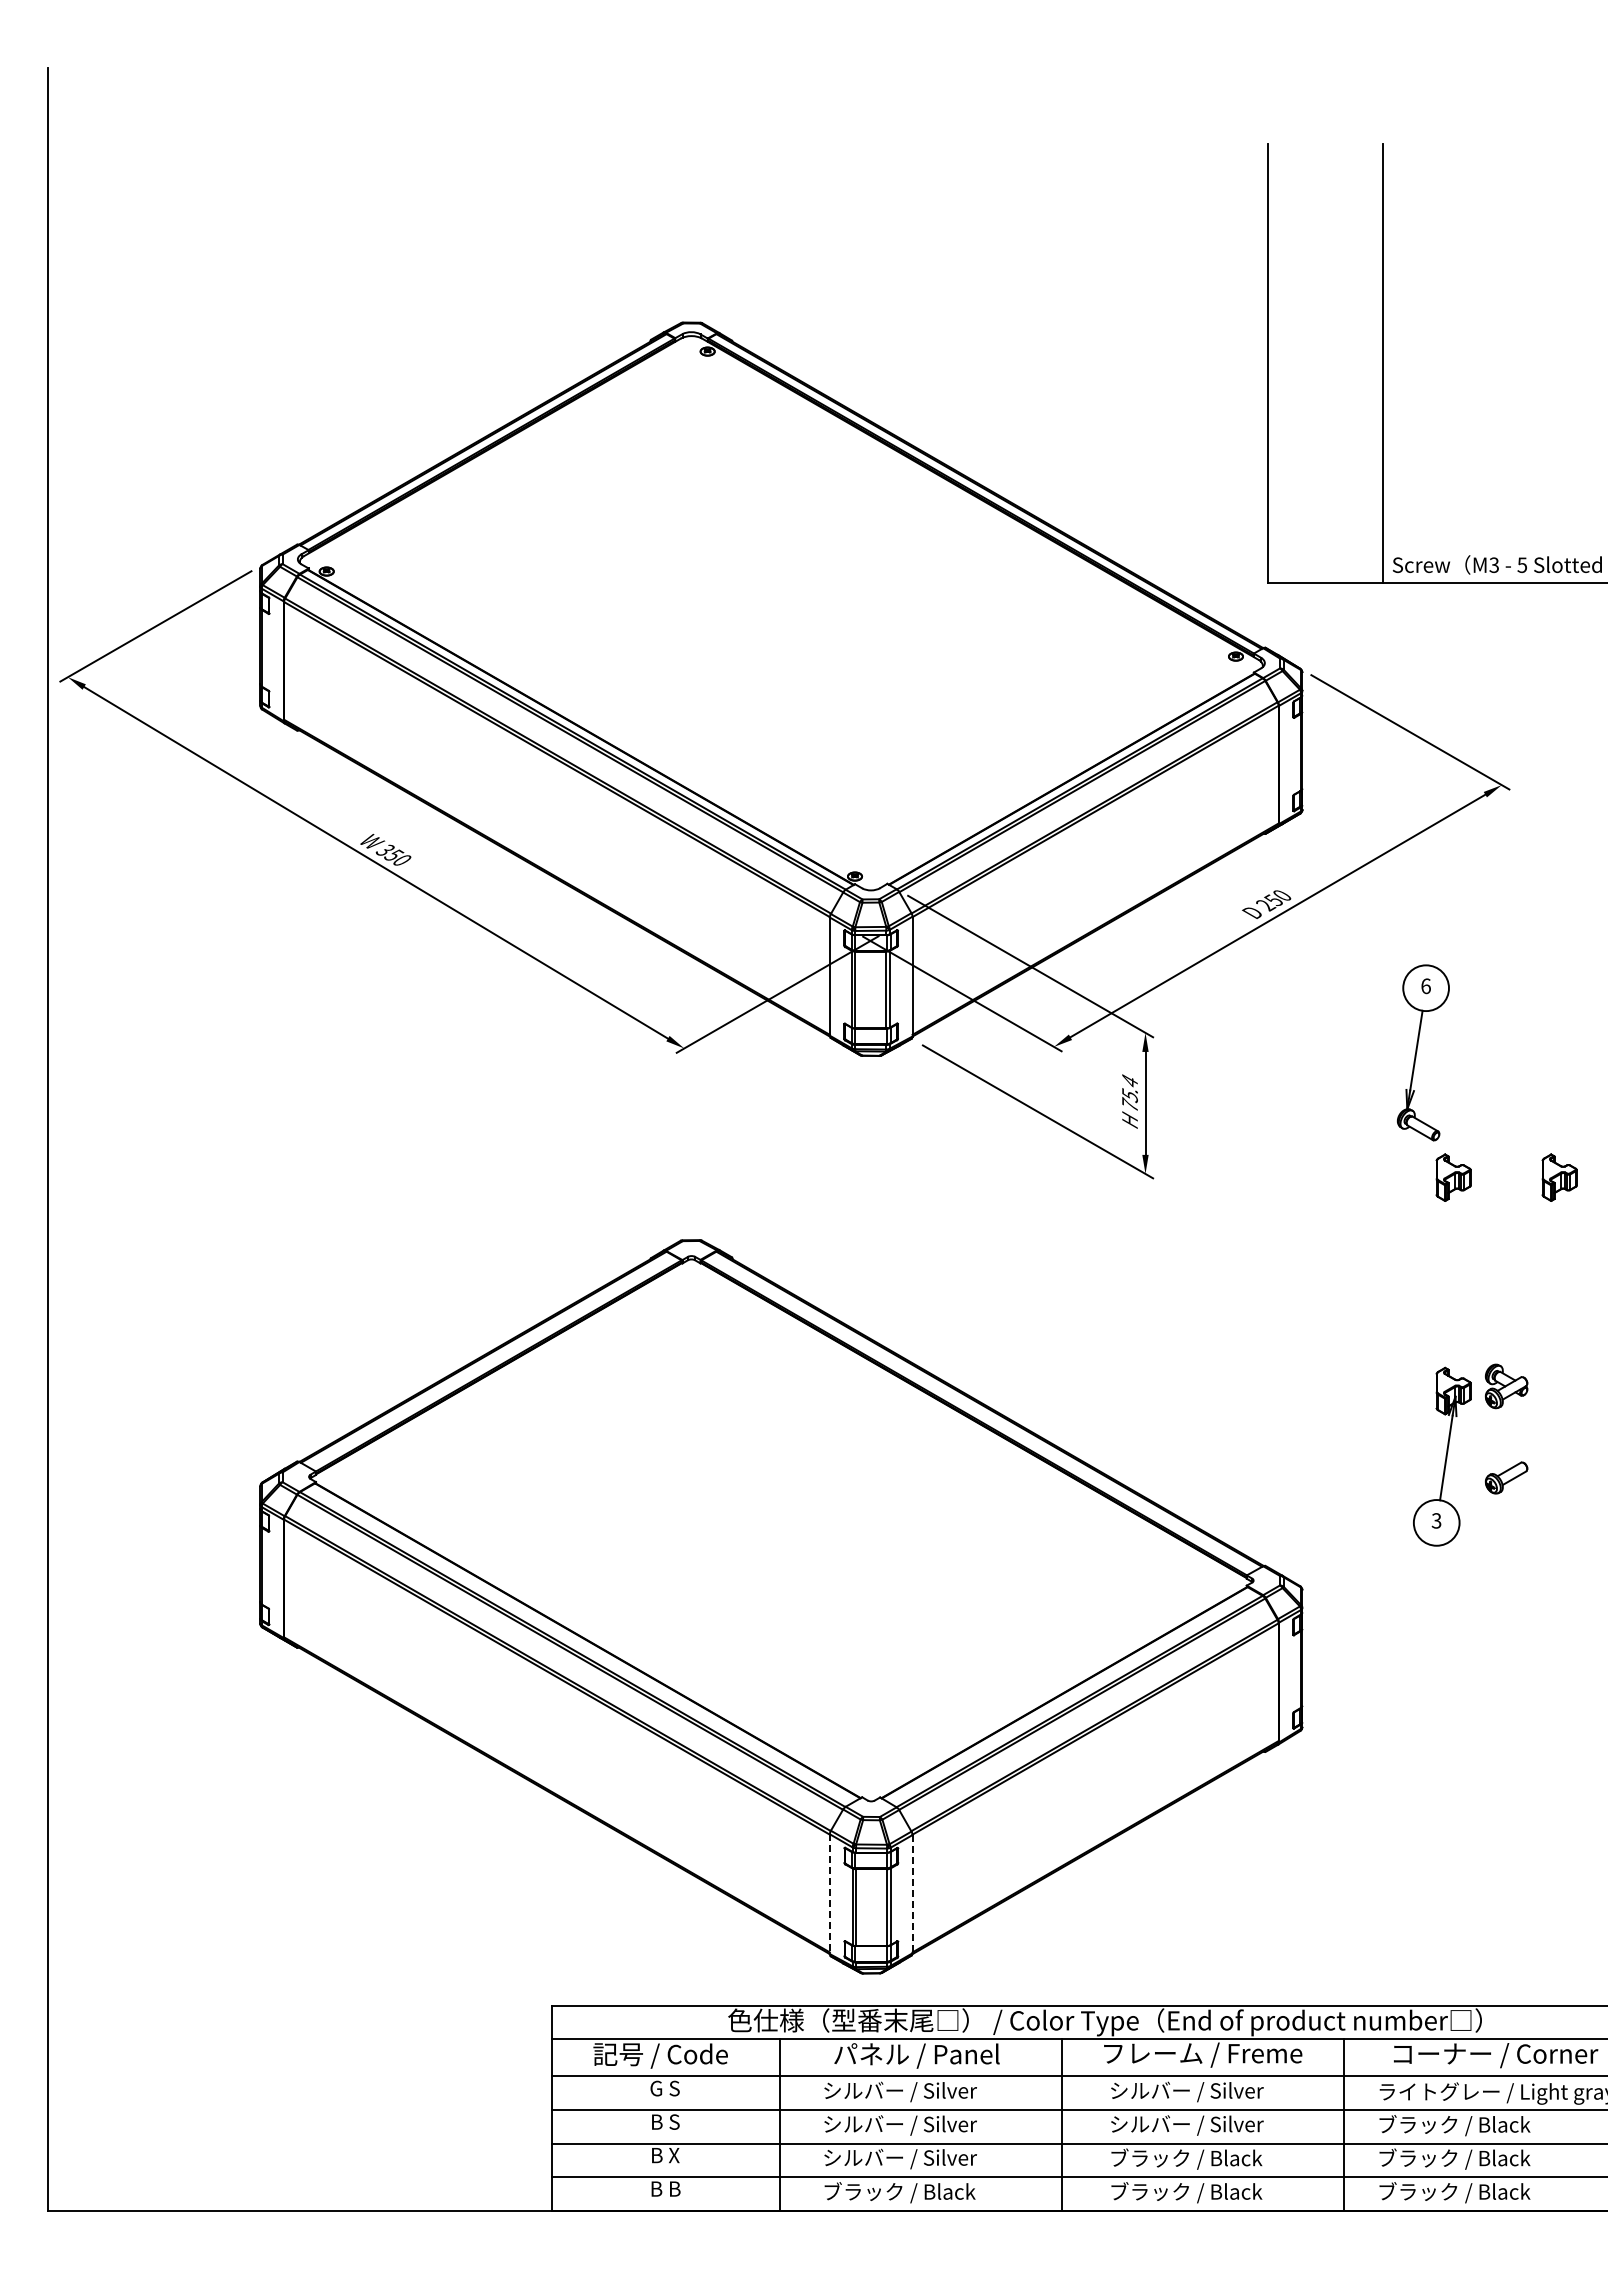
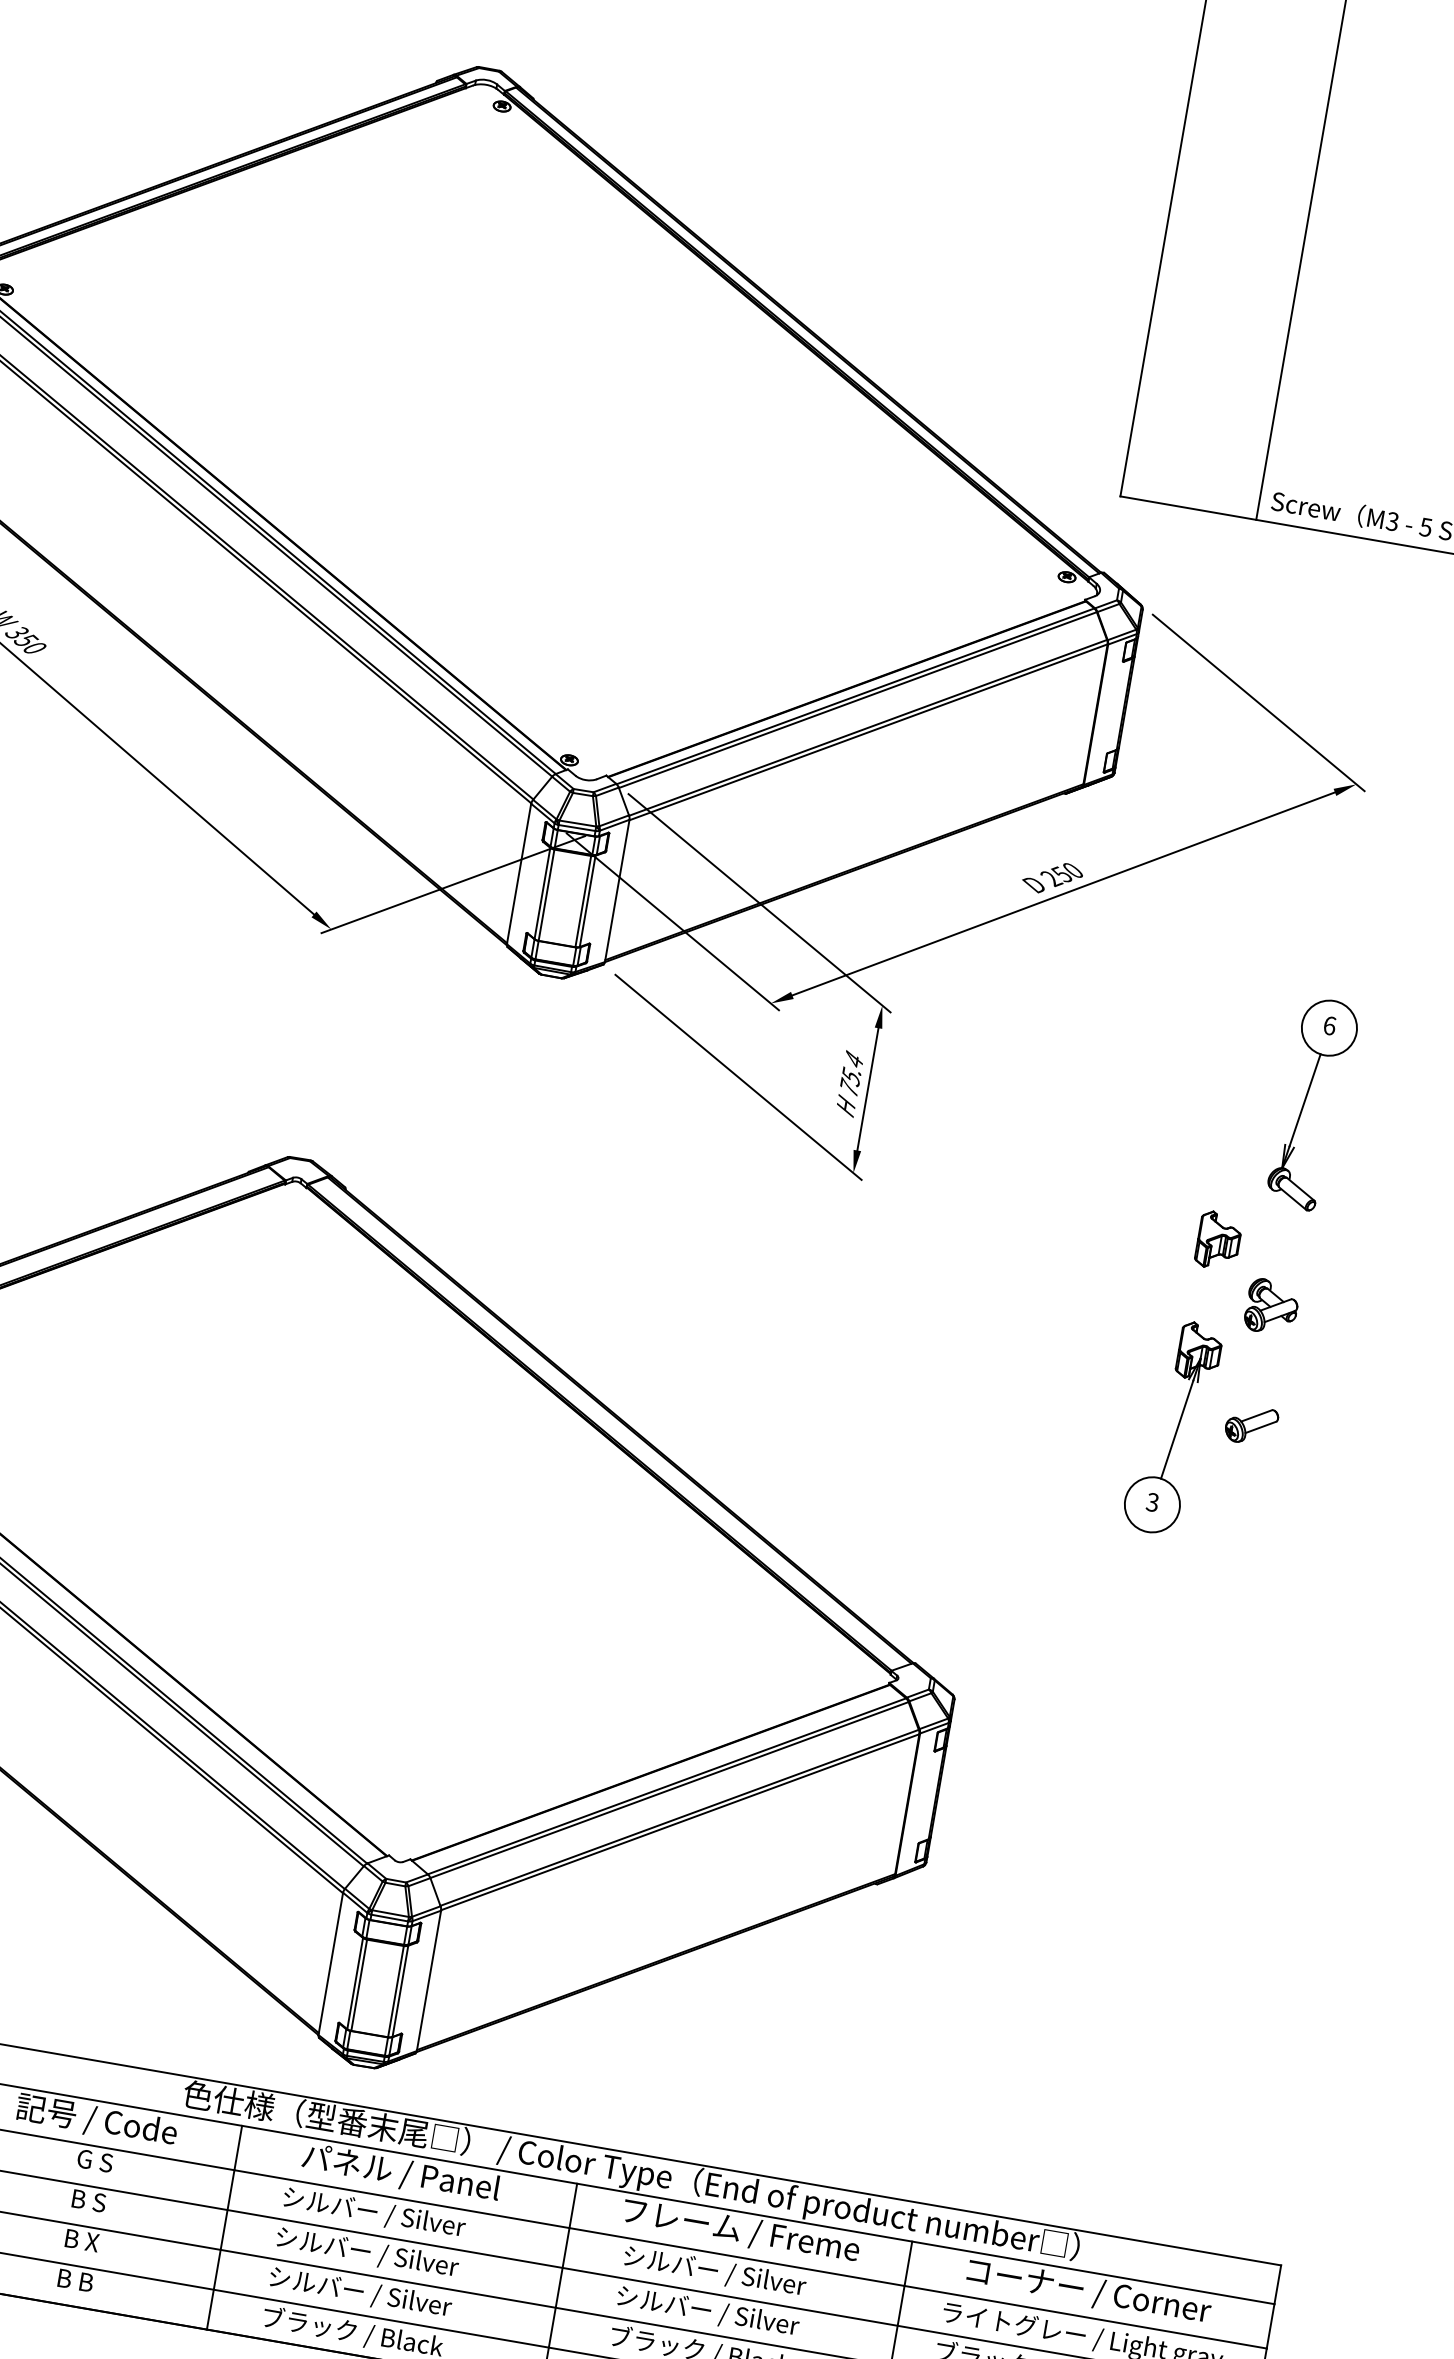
part: (1422, 1052) -> (1311, 1103), moved
part: (1559, 1177) -> (1344, 1262), removed
part: (1506, 1386) -> (1271, 1307), moved
part: (1442, 1456) -> (1172, 1427), moved
part: (1506, 1477) -> (1251, 1424), moved
line: (829, 1894) -> (330, 1964), dashed -> solid
line: (912, 1894) -> (428, 1981), dashed -> solid

